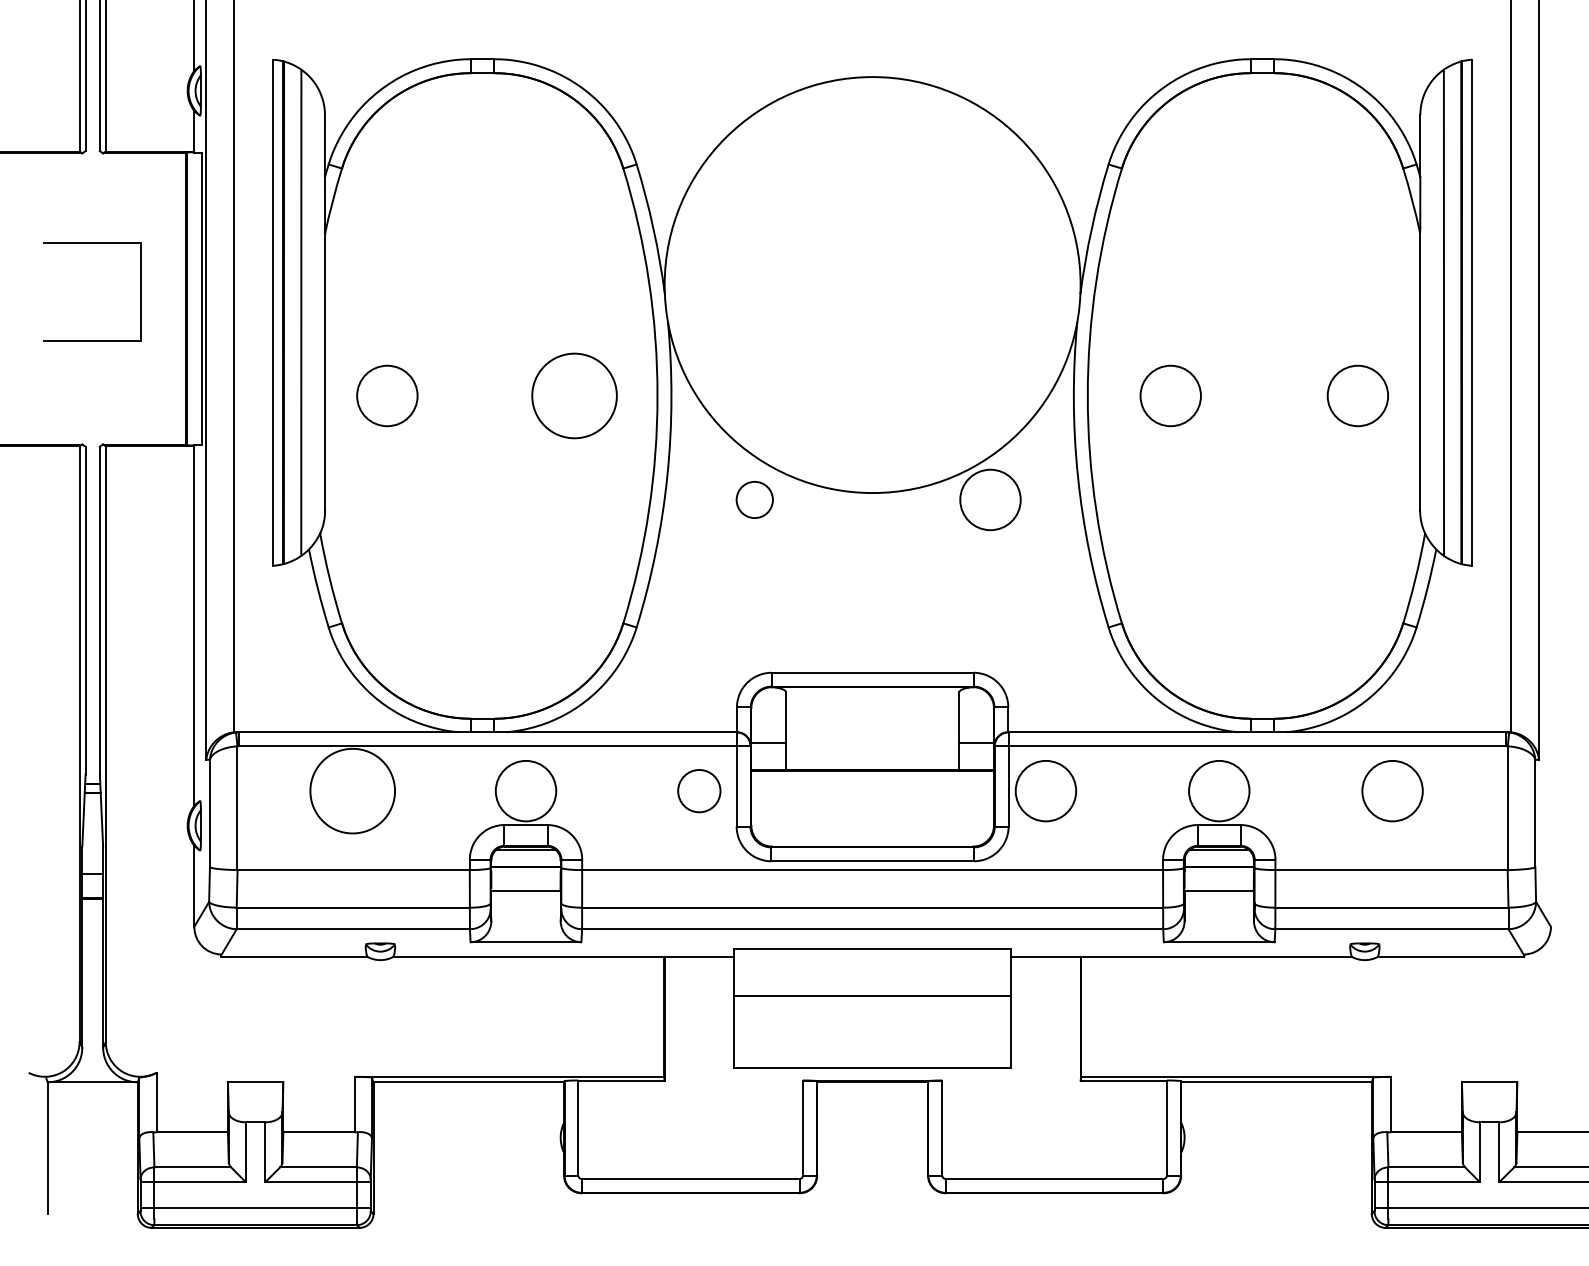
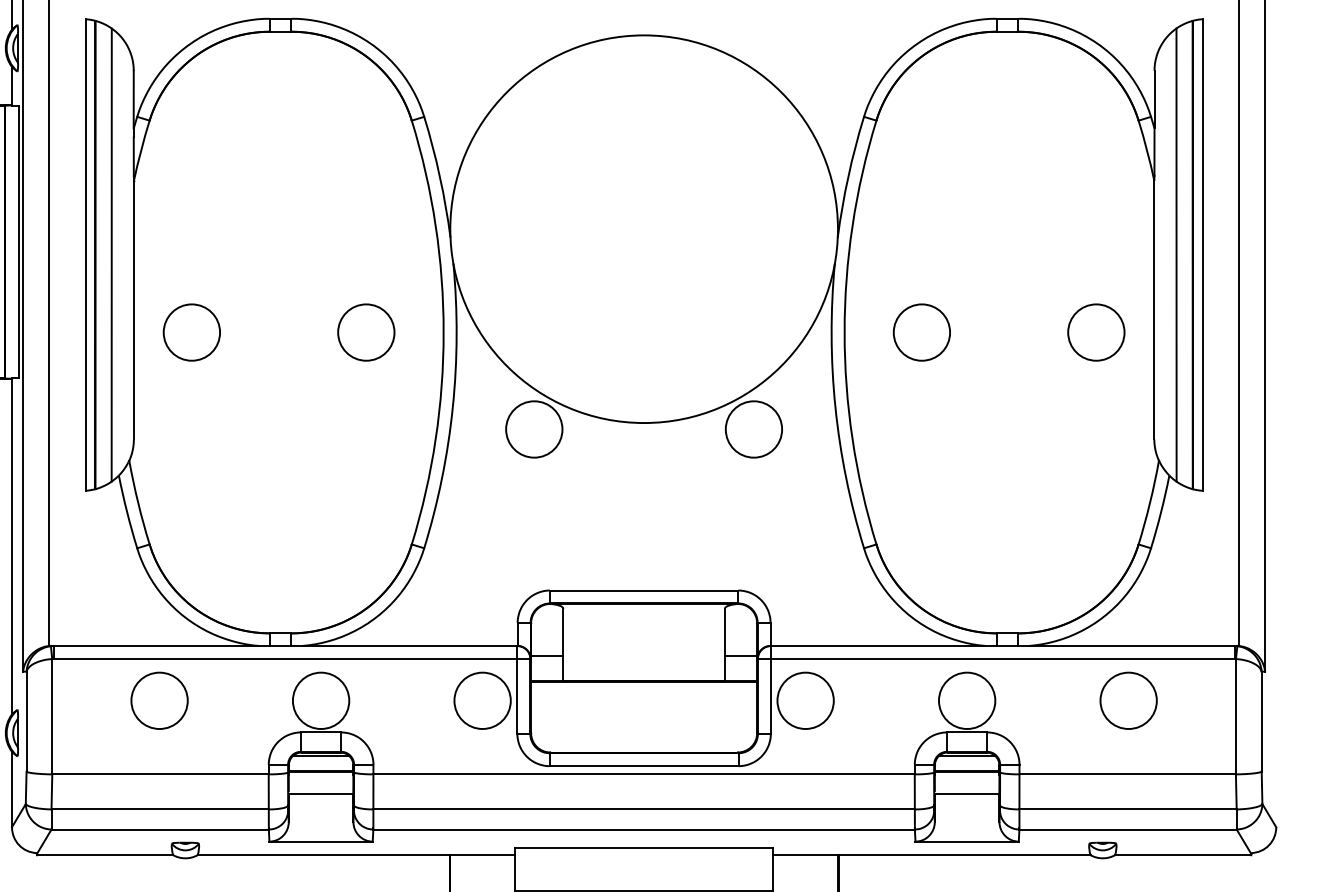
circle: (574, 395) -> (366, 332), size x0.71
circle: (754, 499) -> (534, 429), size x1.67
circle: (352, 790) -> (159, 700), size x0.71
circle: (699, 790) -> (482, 700), size x1.43

